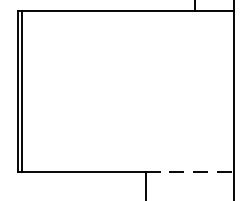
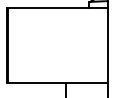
line: (190, 172) -> (87, 83), dashed -> solid

